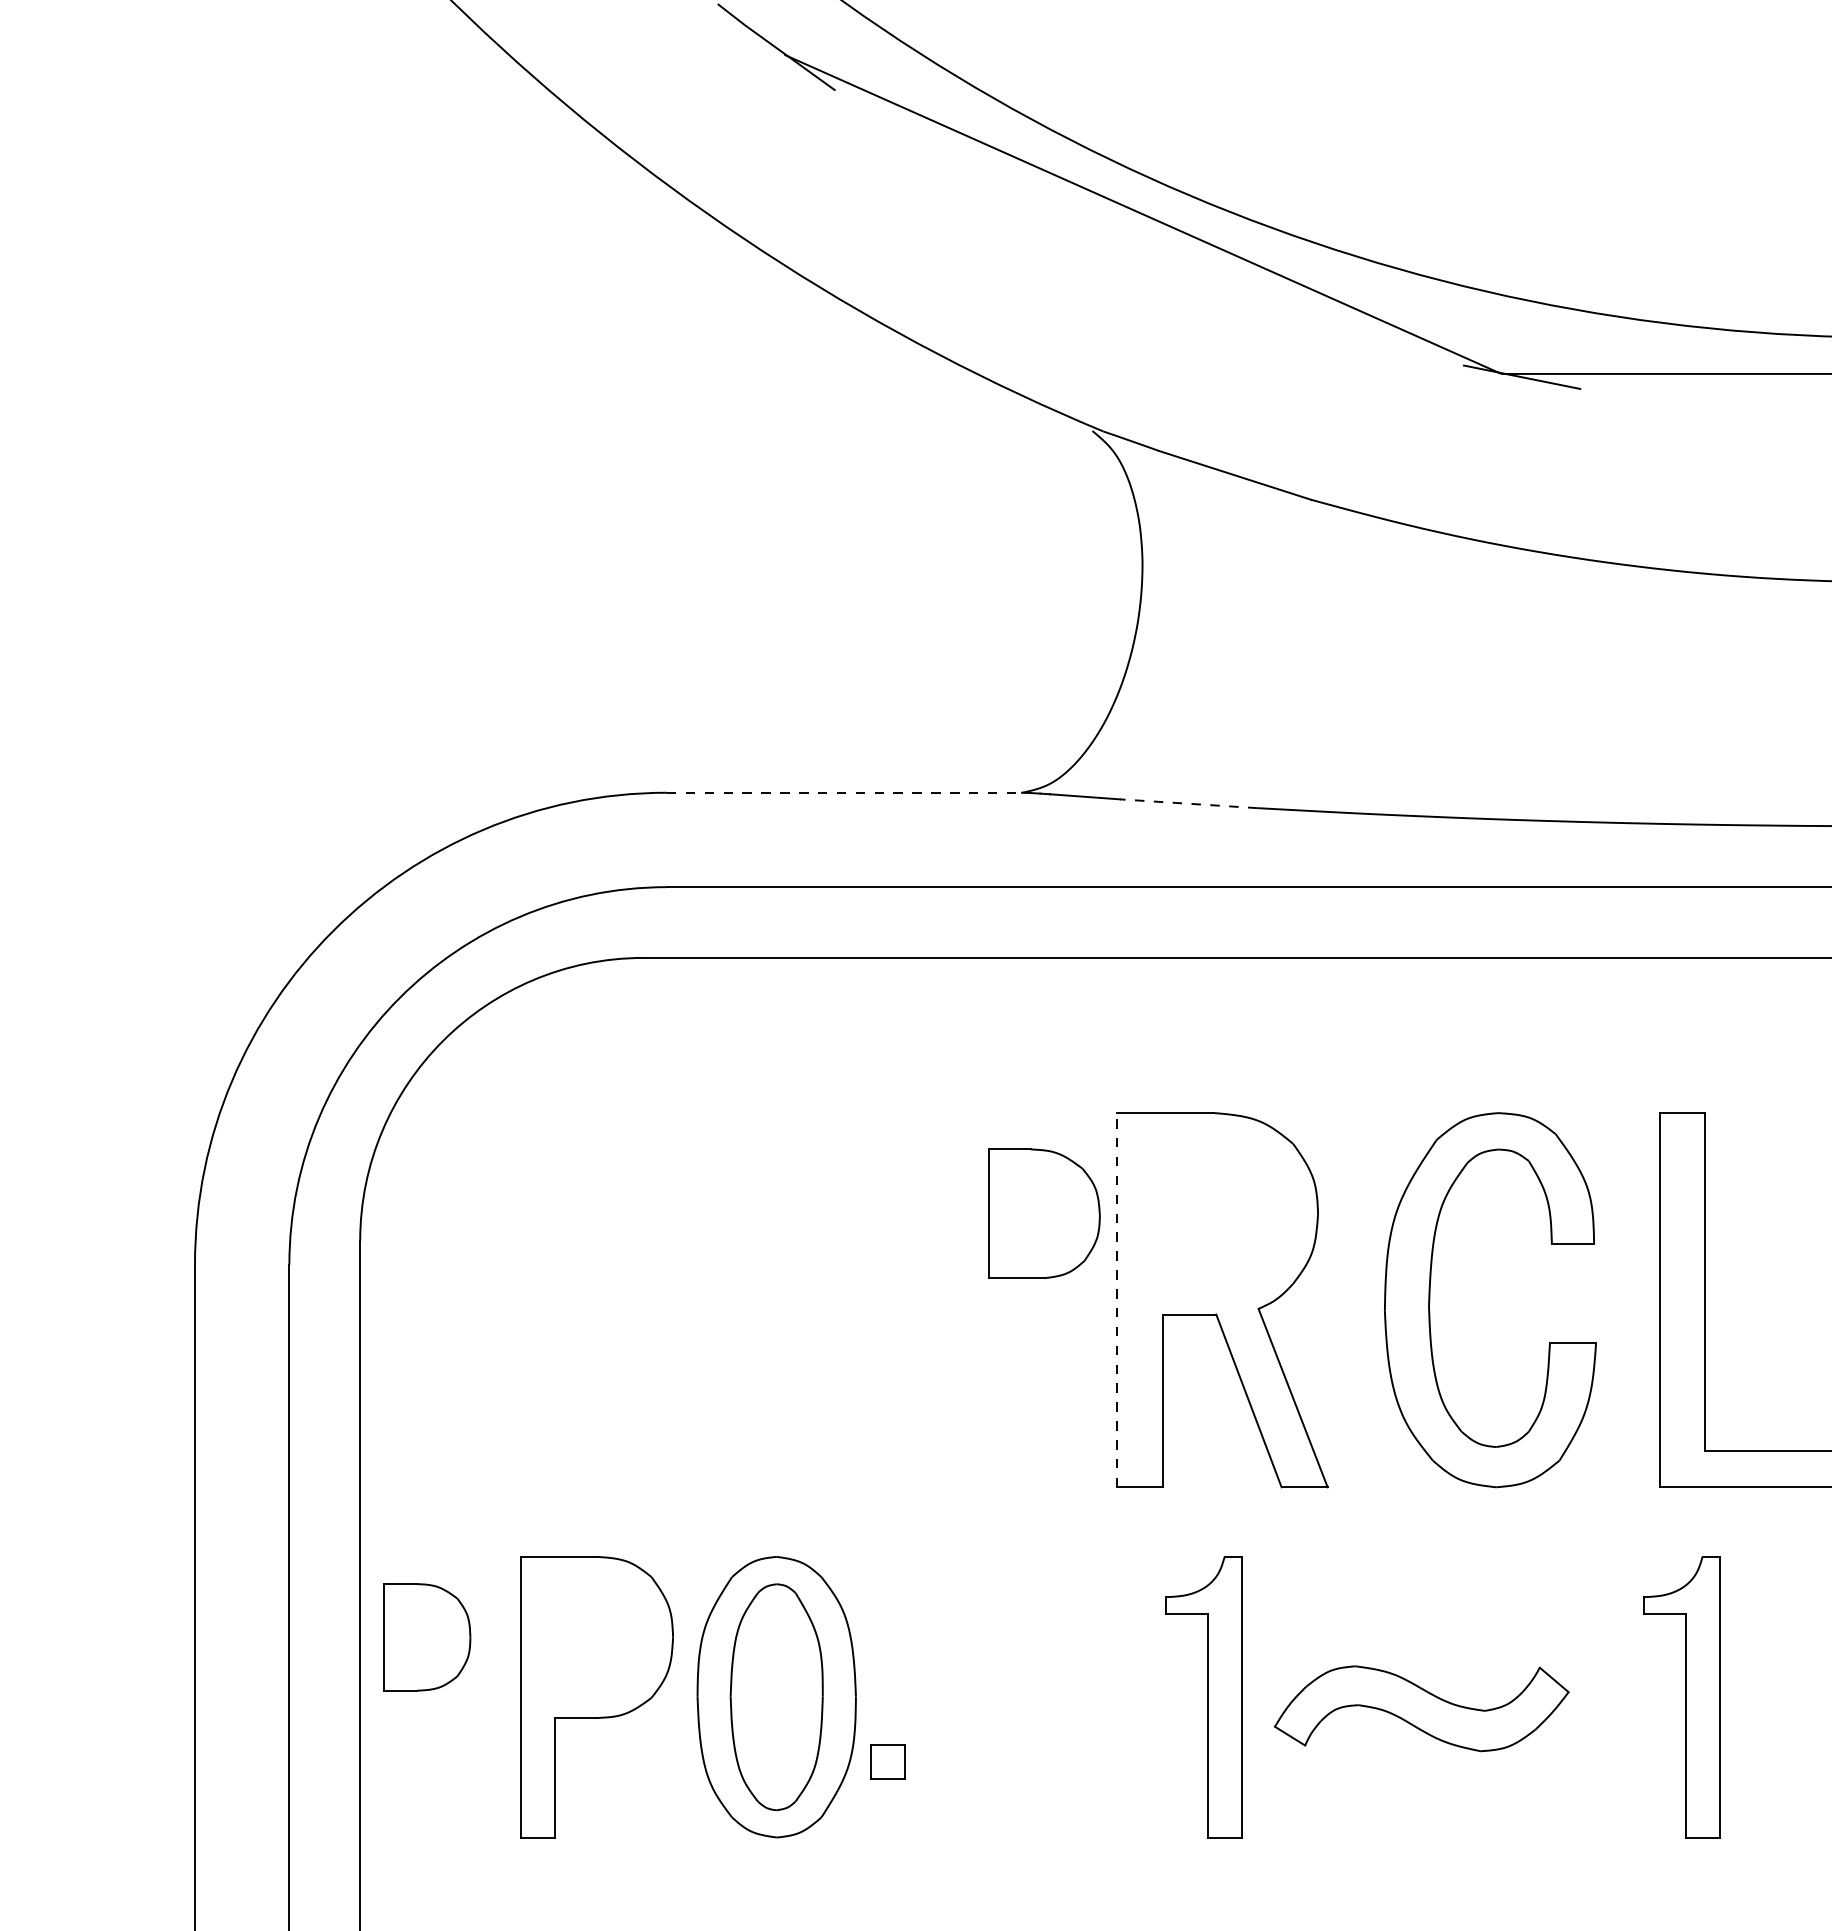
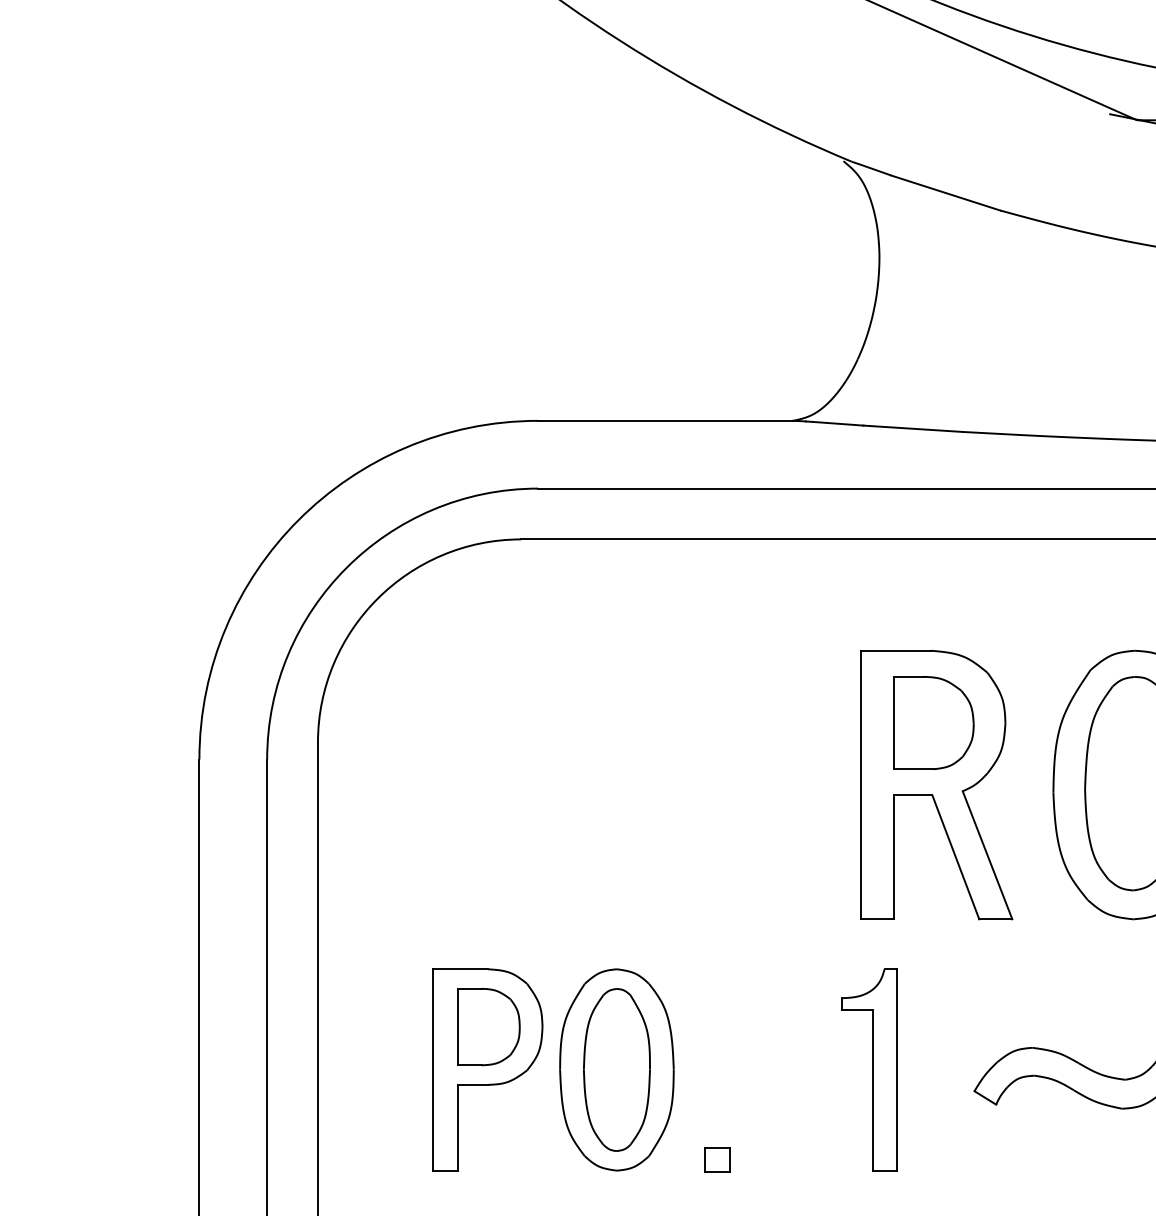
line: (844, 792) -> (665, 420), dashed -> solid
line: (1188, 803) -> (912, 428), dashed -> solid
part: (1044, 1213) -> (933, 722), moved
line: (1117, 1299) -> (861, 784), dashed -> solid
part: (427, 1637) -> (489, 1027), moved
part: (1203, 1697) -> (869, 1070), moved
part: (887, 1761) -> (717, 1159), moved

